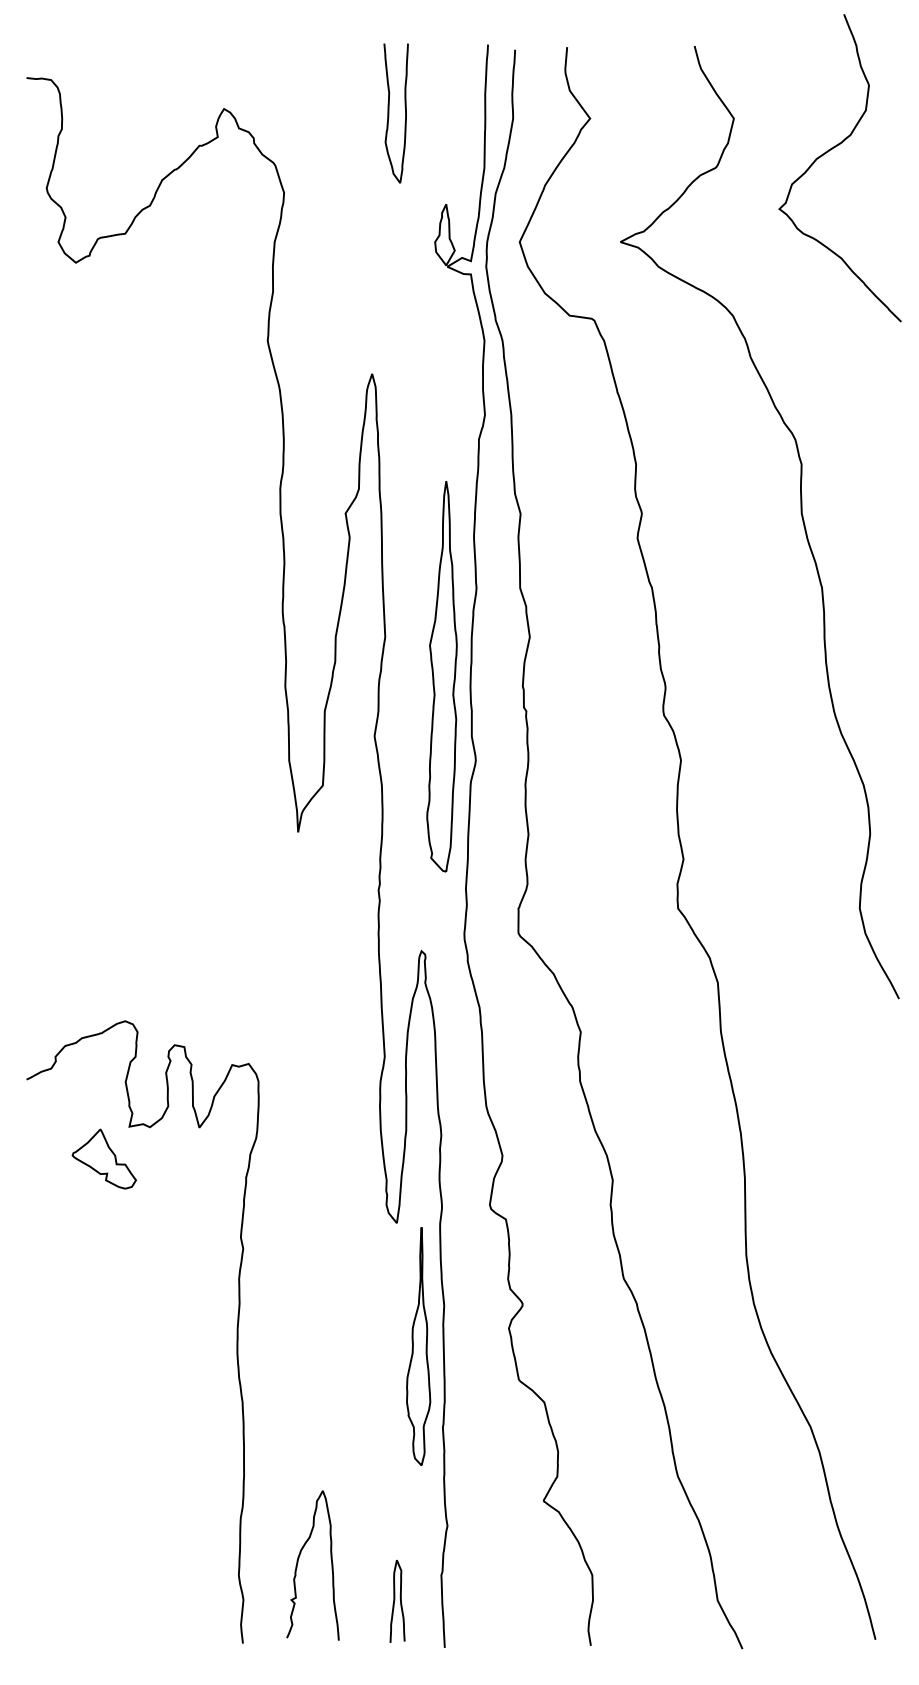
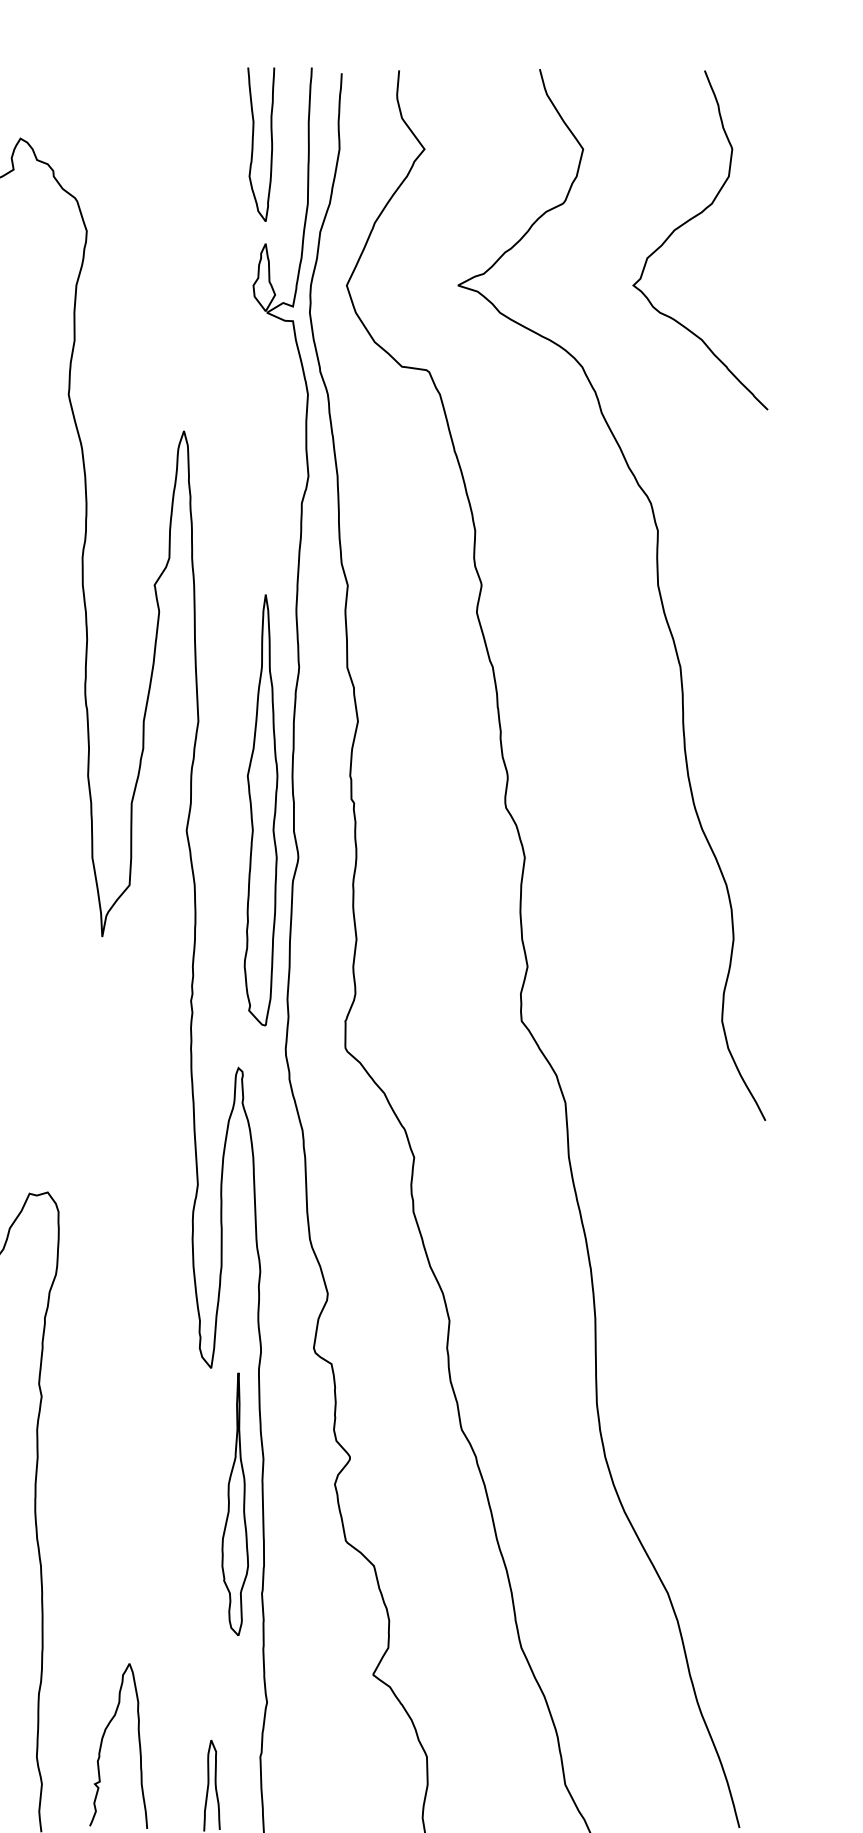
curve: (389, 113) -> (253, 144), moved
curve: (828, 152) -> (687, 223), moved
part: (441, 676) -> (260, 810), moved

